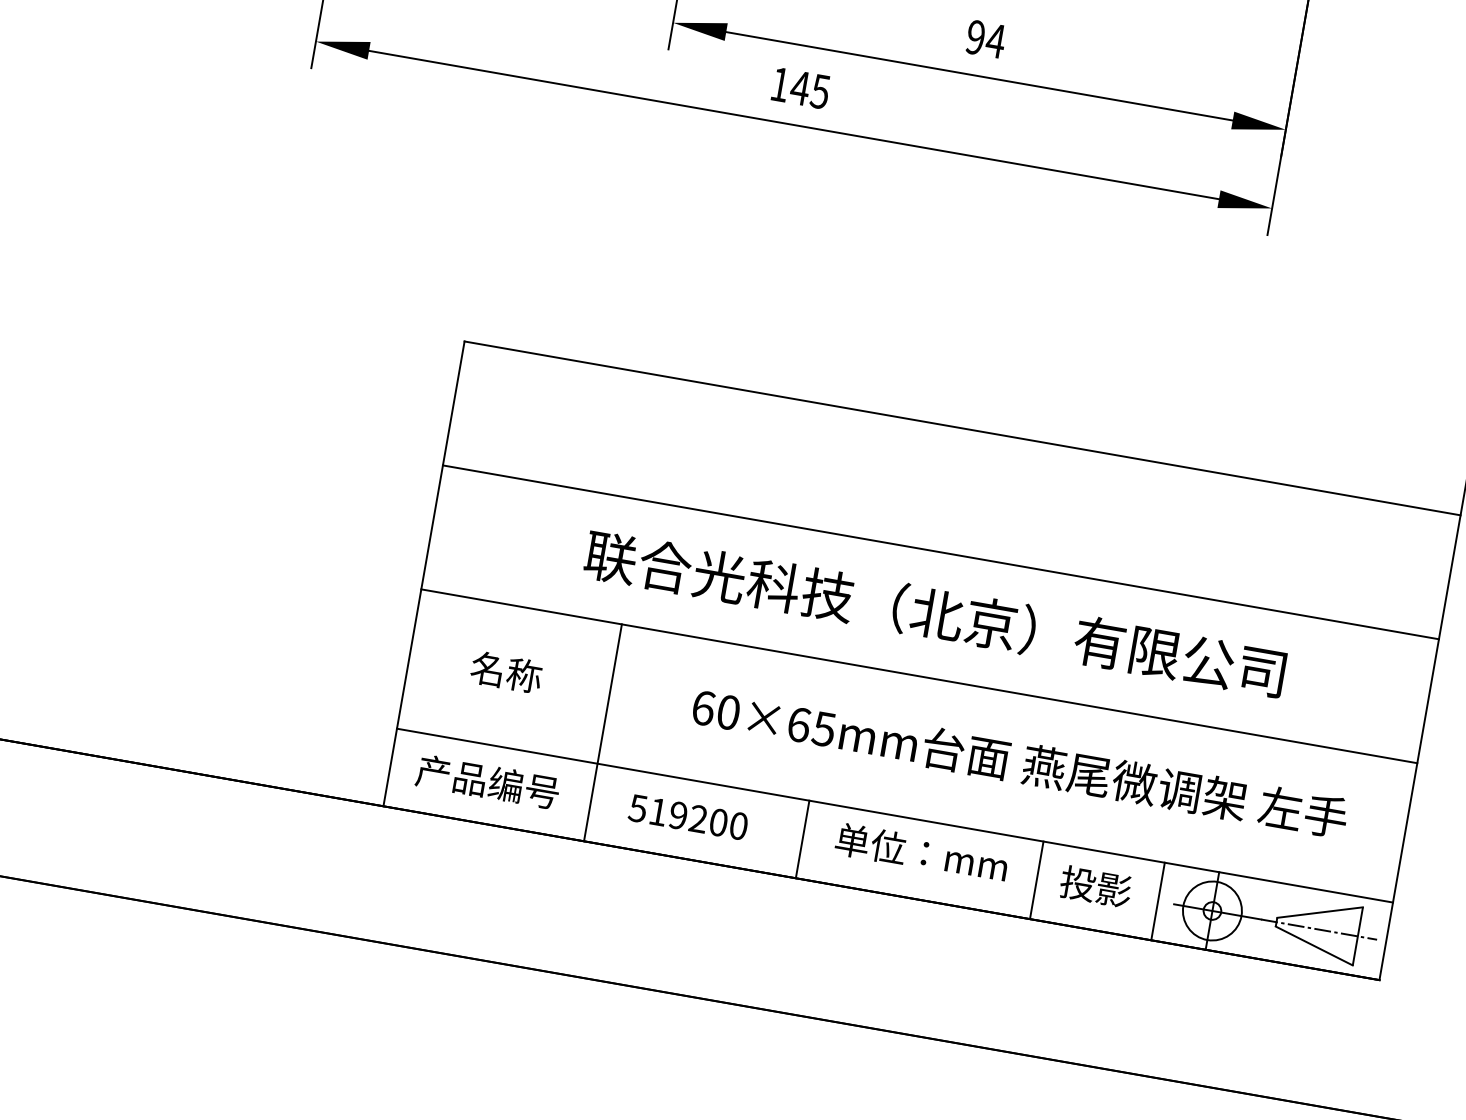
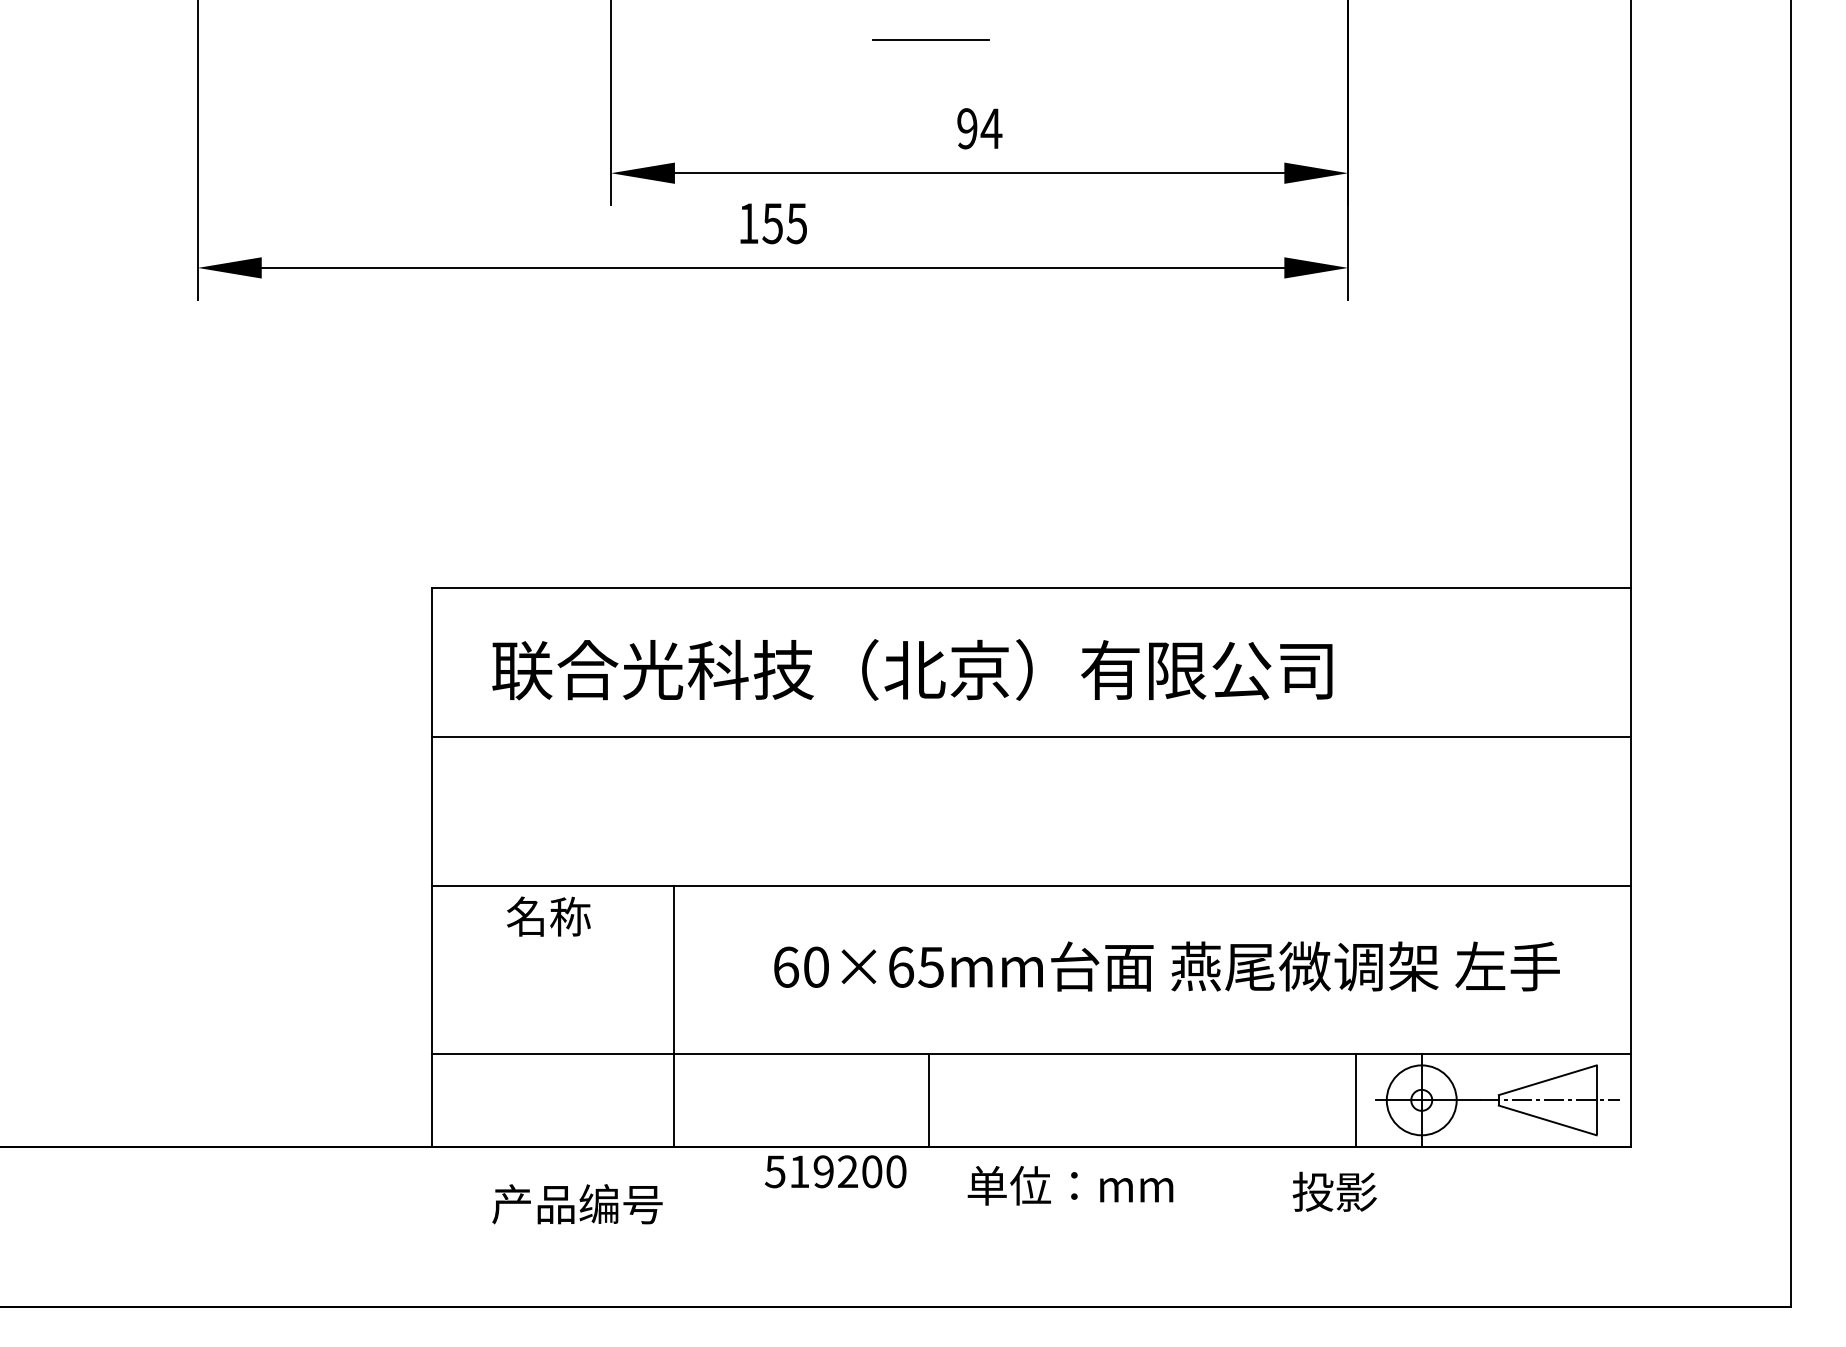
text: (800, 88) -> (772, 223), 145 -> 155
text: (935, 613) -> (912, 669), moved
text: (506, 672) -> (548, 916), moved
text: (487, 782) -> (577, 1204), moved
text: (688, 817) -> (835, 1171), moved
text: (921, 852) -> (1070, 1185), moved
line: (1036, 880) -> (1210, 1100), removed
text: (1095, 886) -> (1334, 1191), moved

